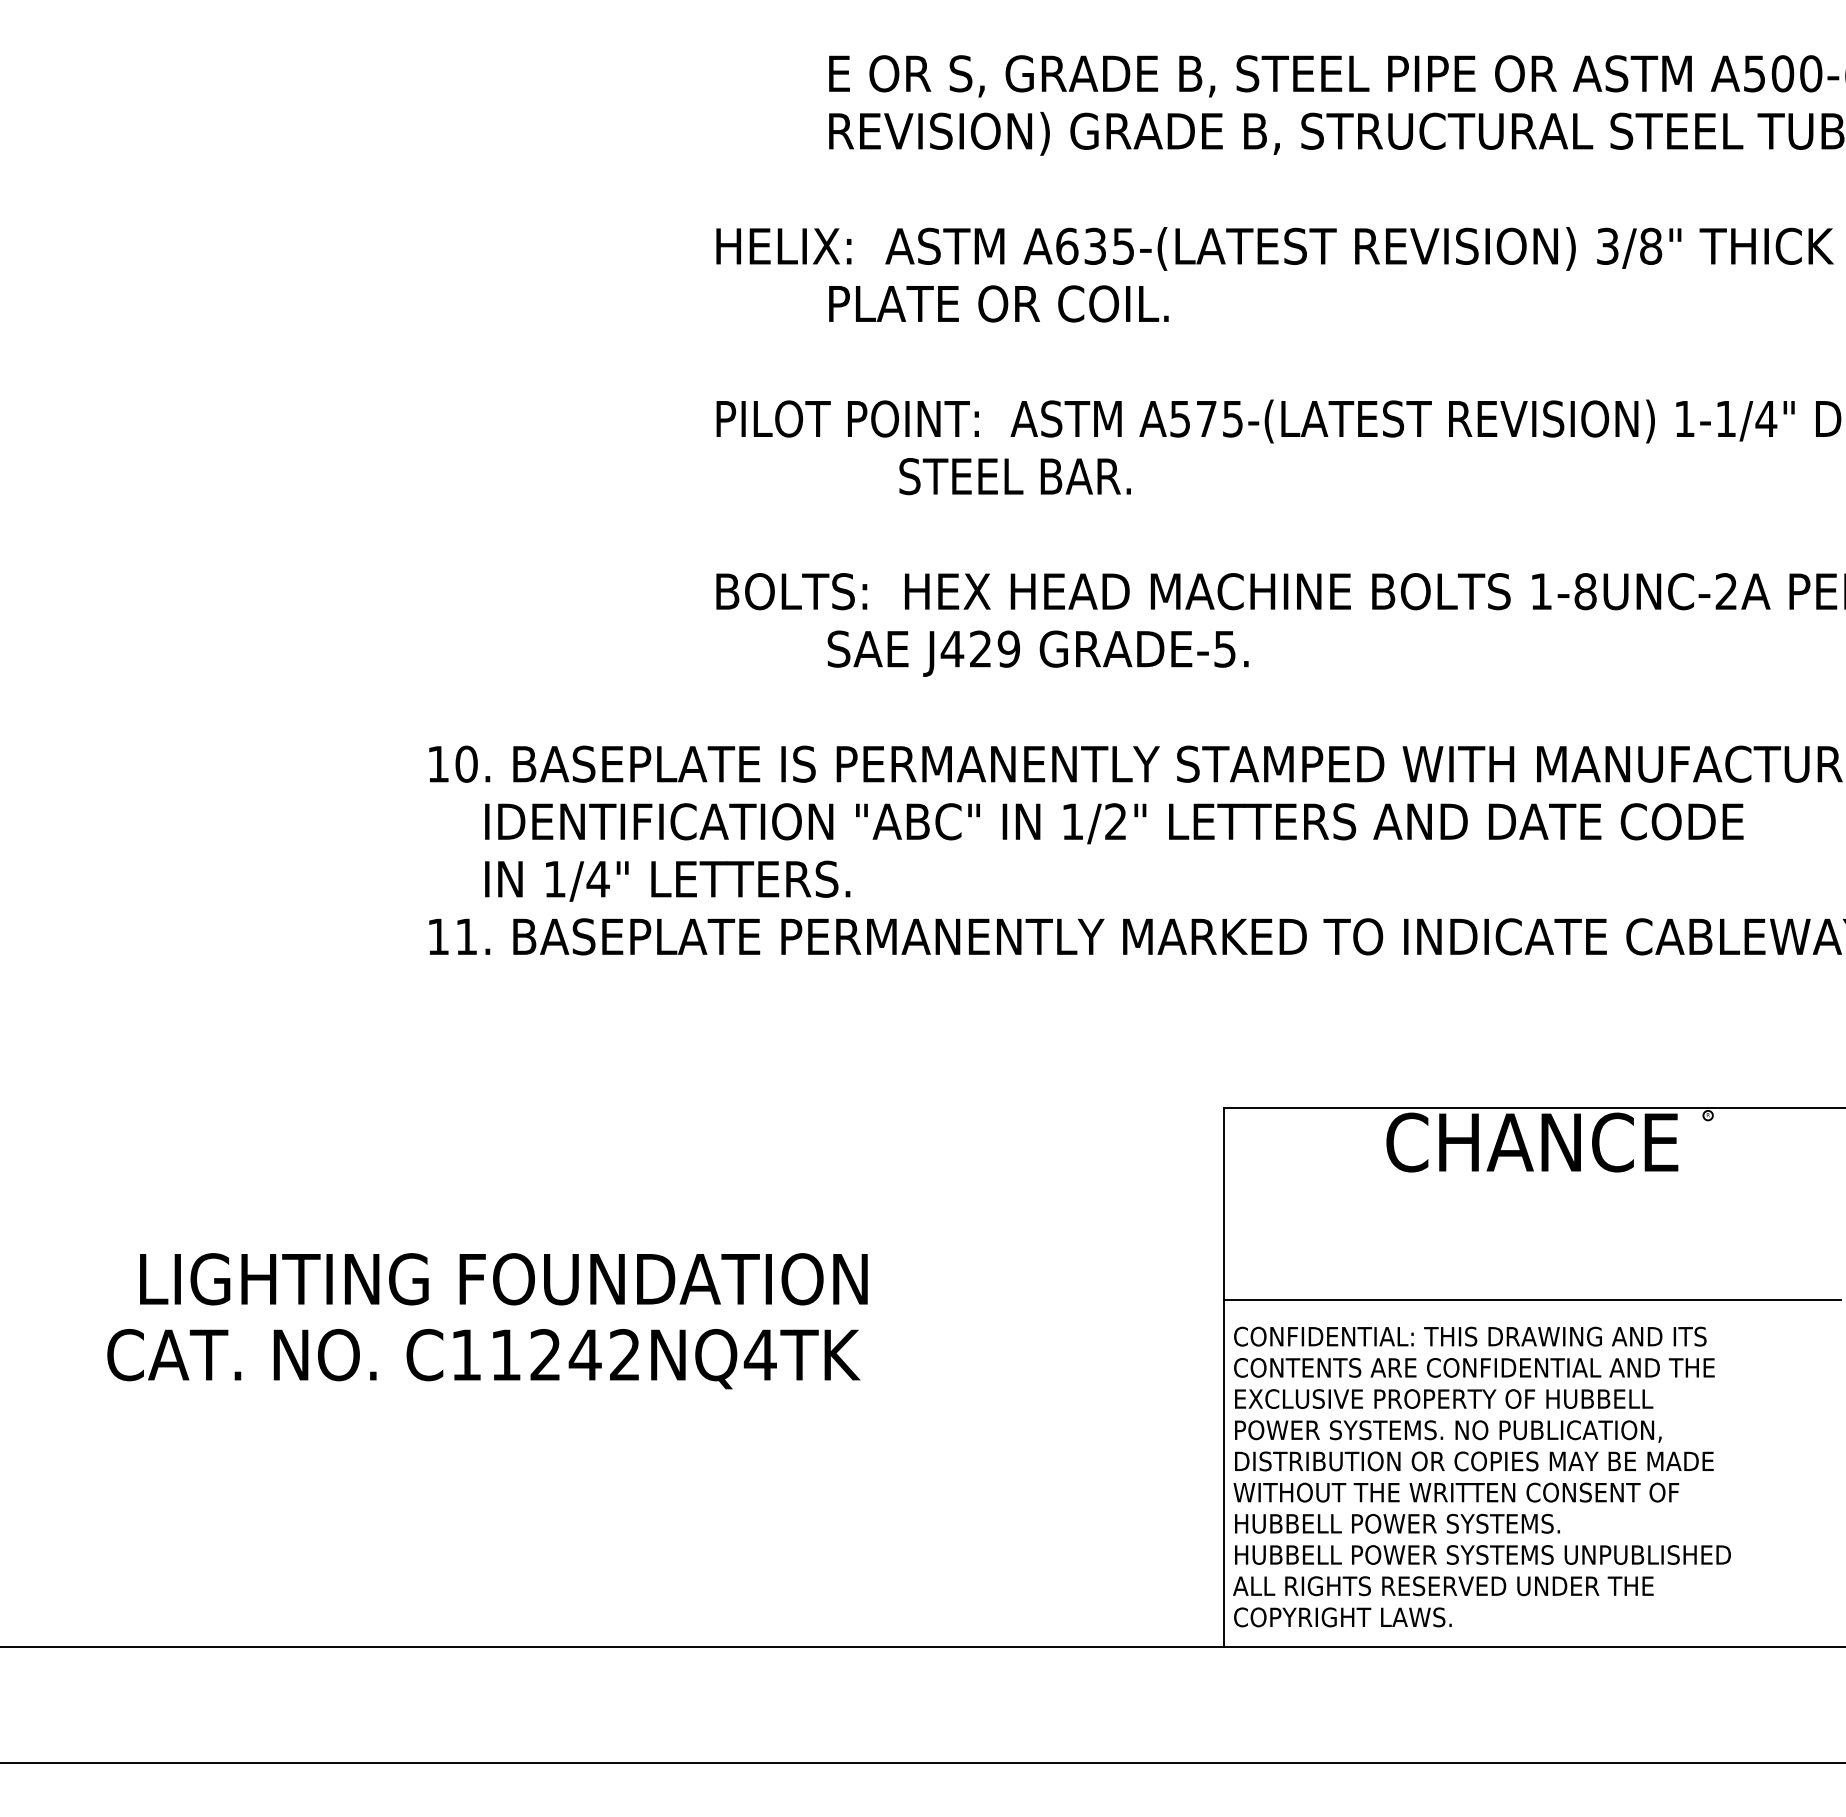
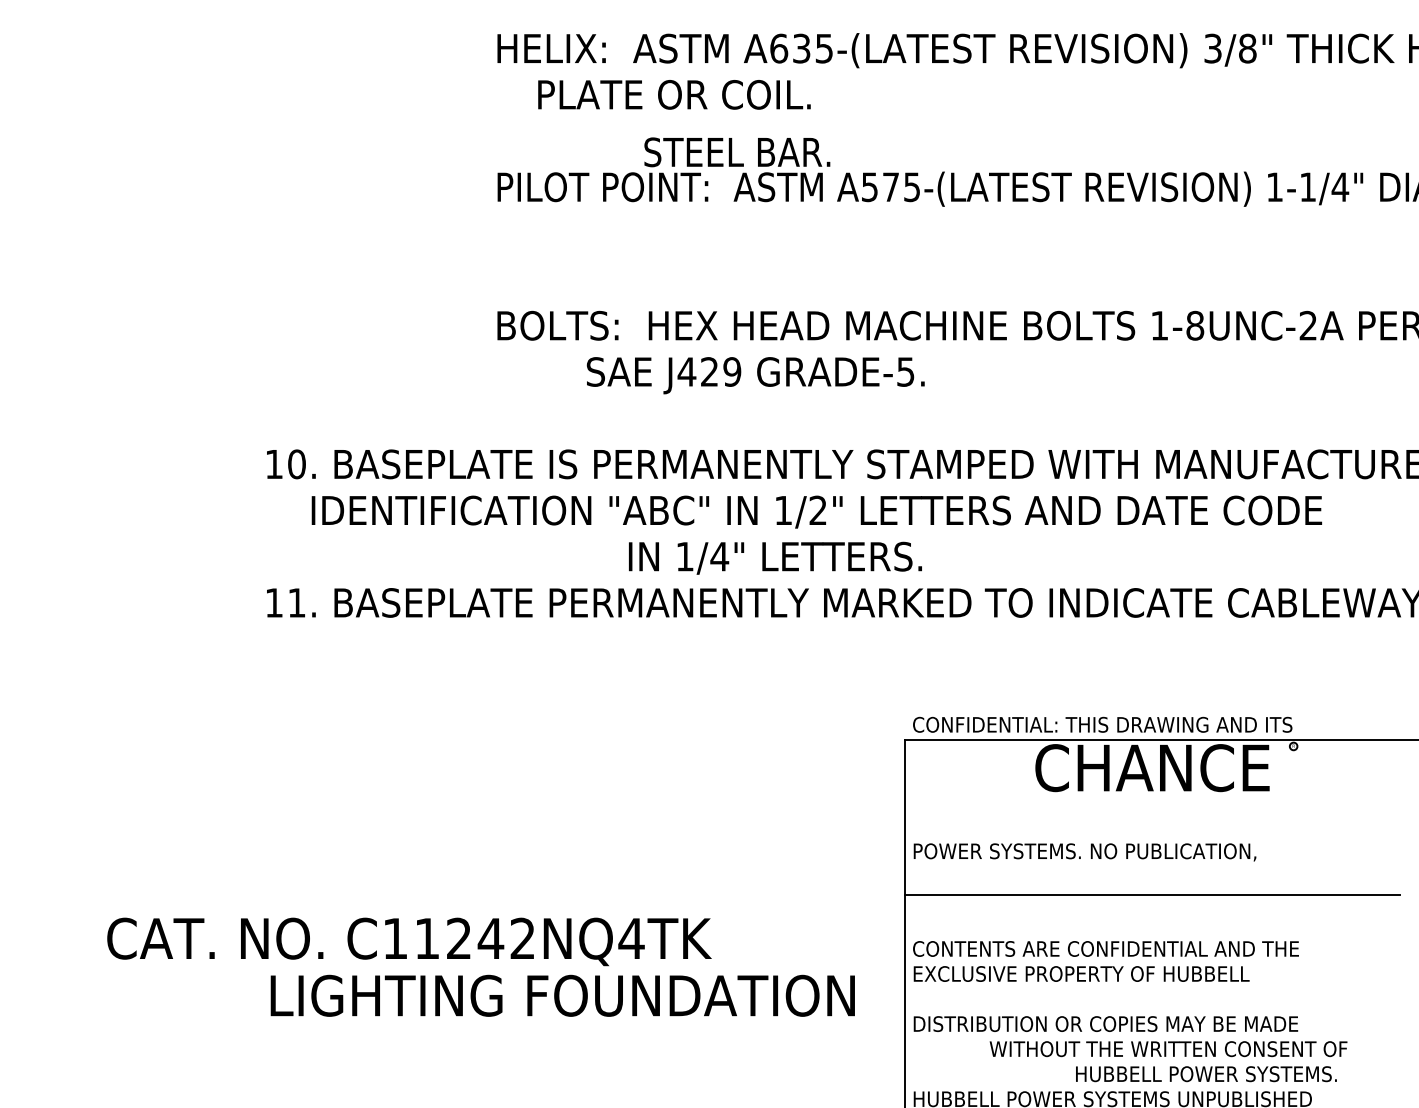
text: (998, 303) -> (674, 94), moved
text: (1014, 476) -> (736, 152), moved
text: (667, 880) -> (775, 557), moved
text: (503, 1279) -> (562, 996), moved
text: (1470, 1336) -> (1102, 724), moved
text: (483, 1359) -> (409, 942), moved
text: (1448, 1431) -> (1085, 852), moved
text: (1456, 1492) -> (1168, 1049), moved
text: (1397, 1523) -> (1206, 1073), moved

